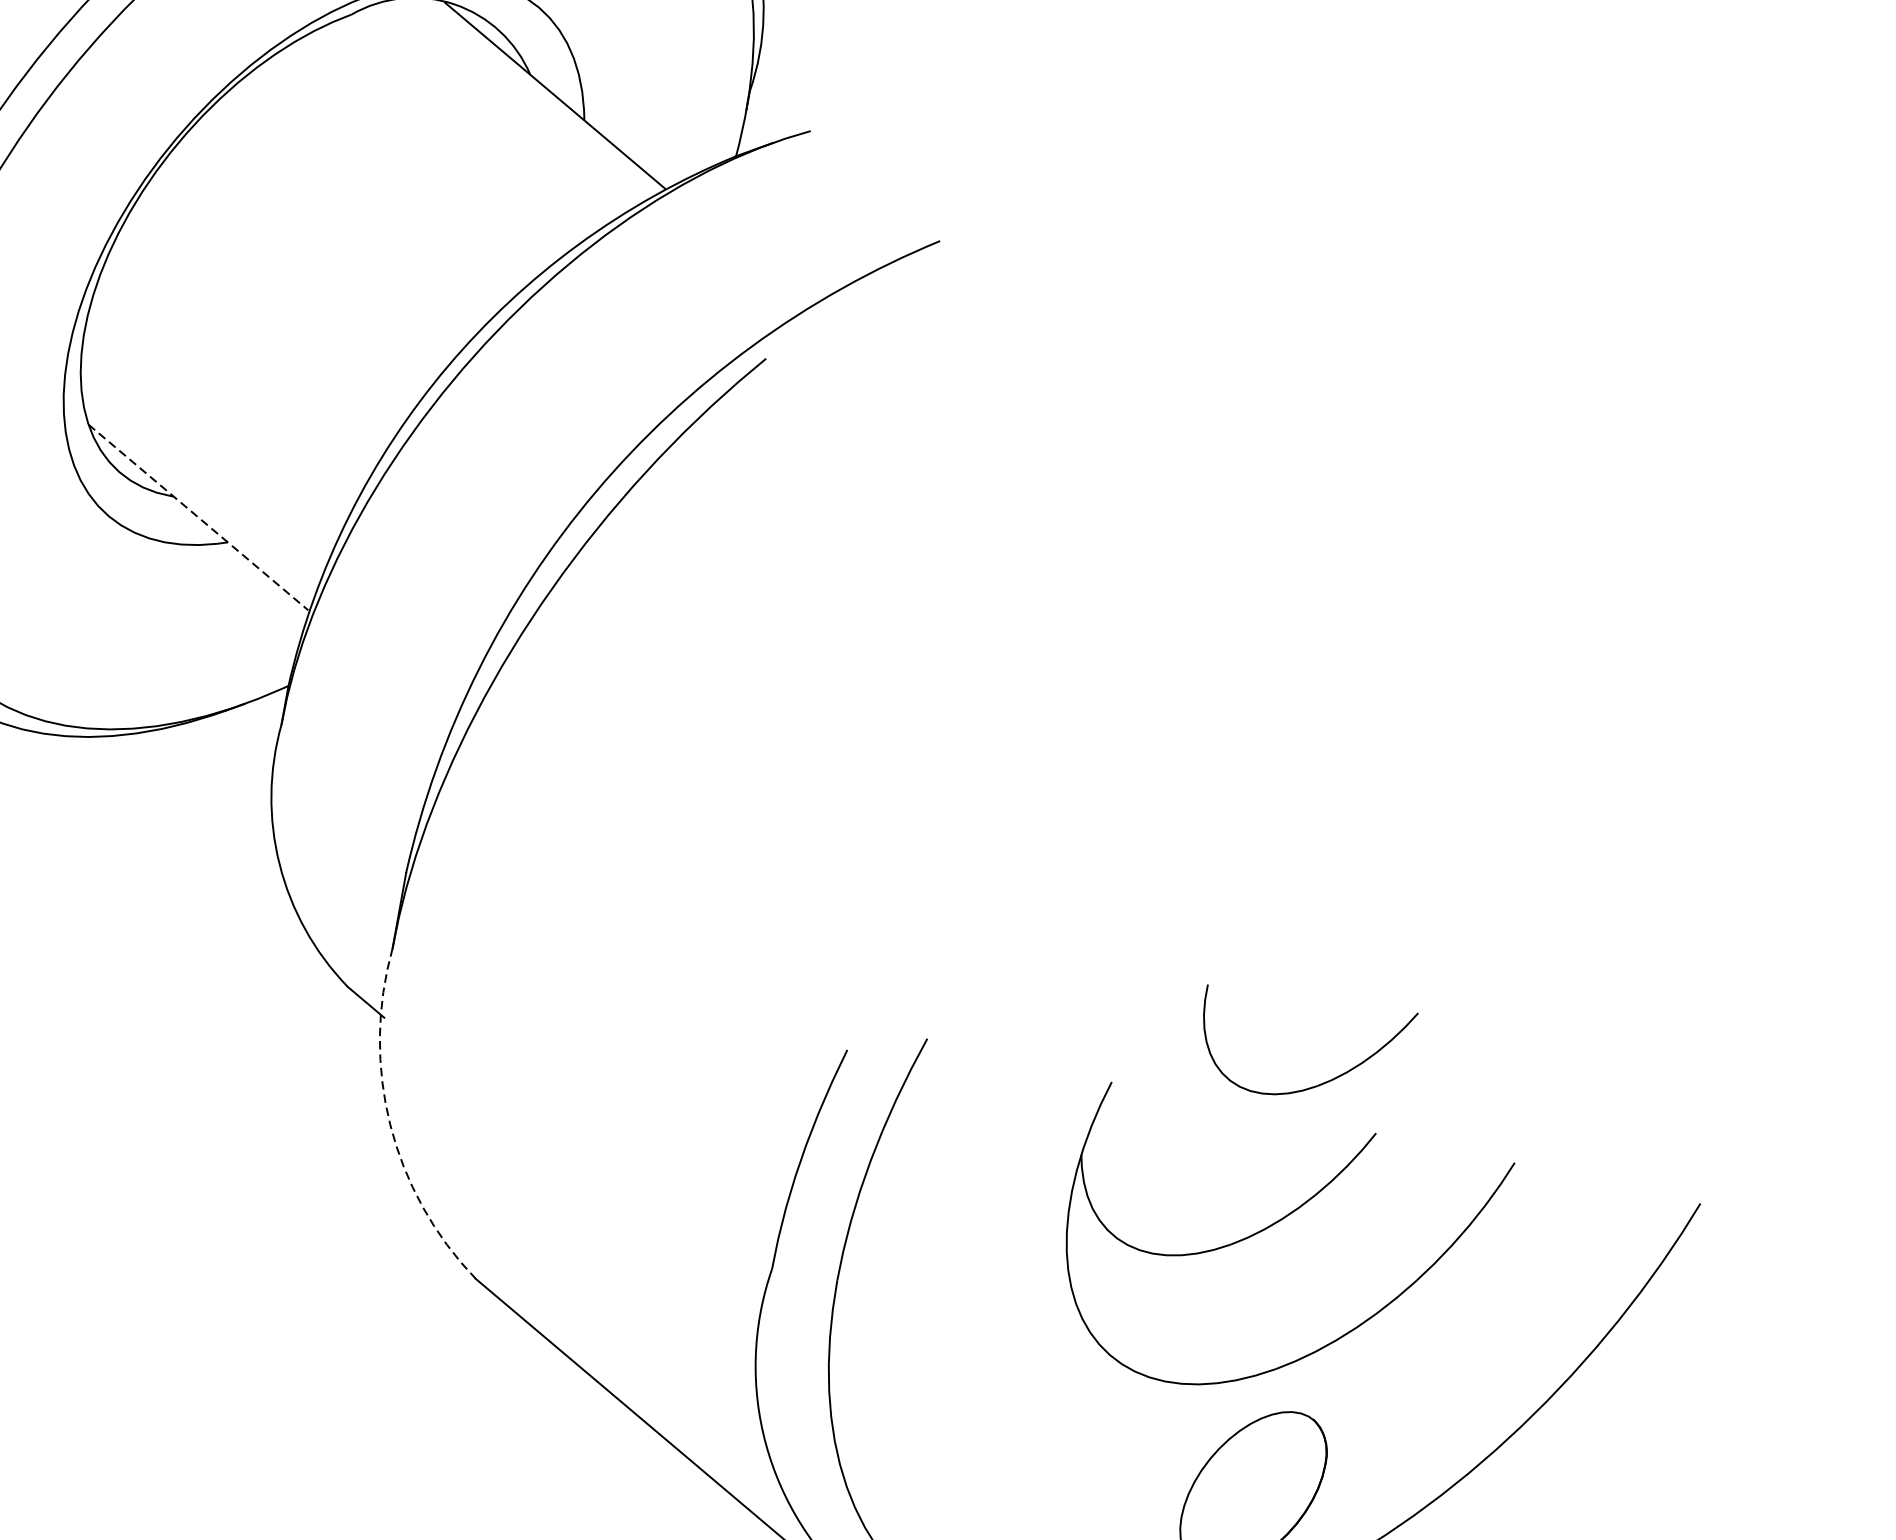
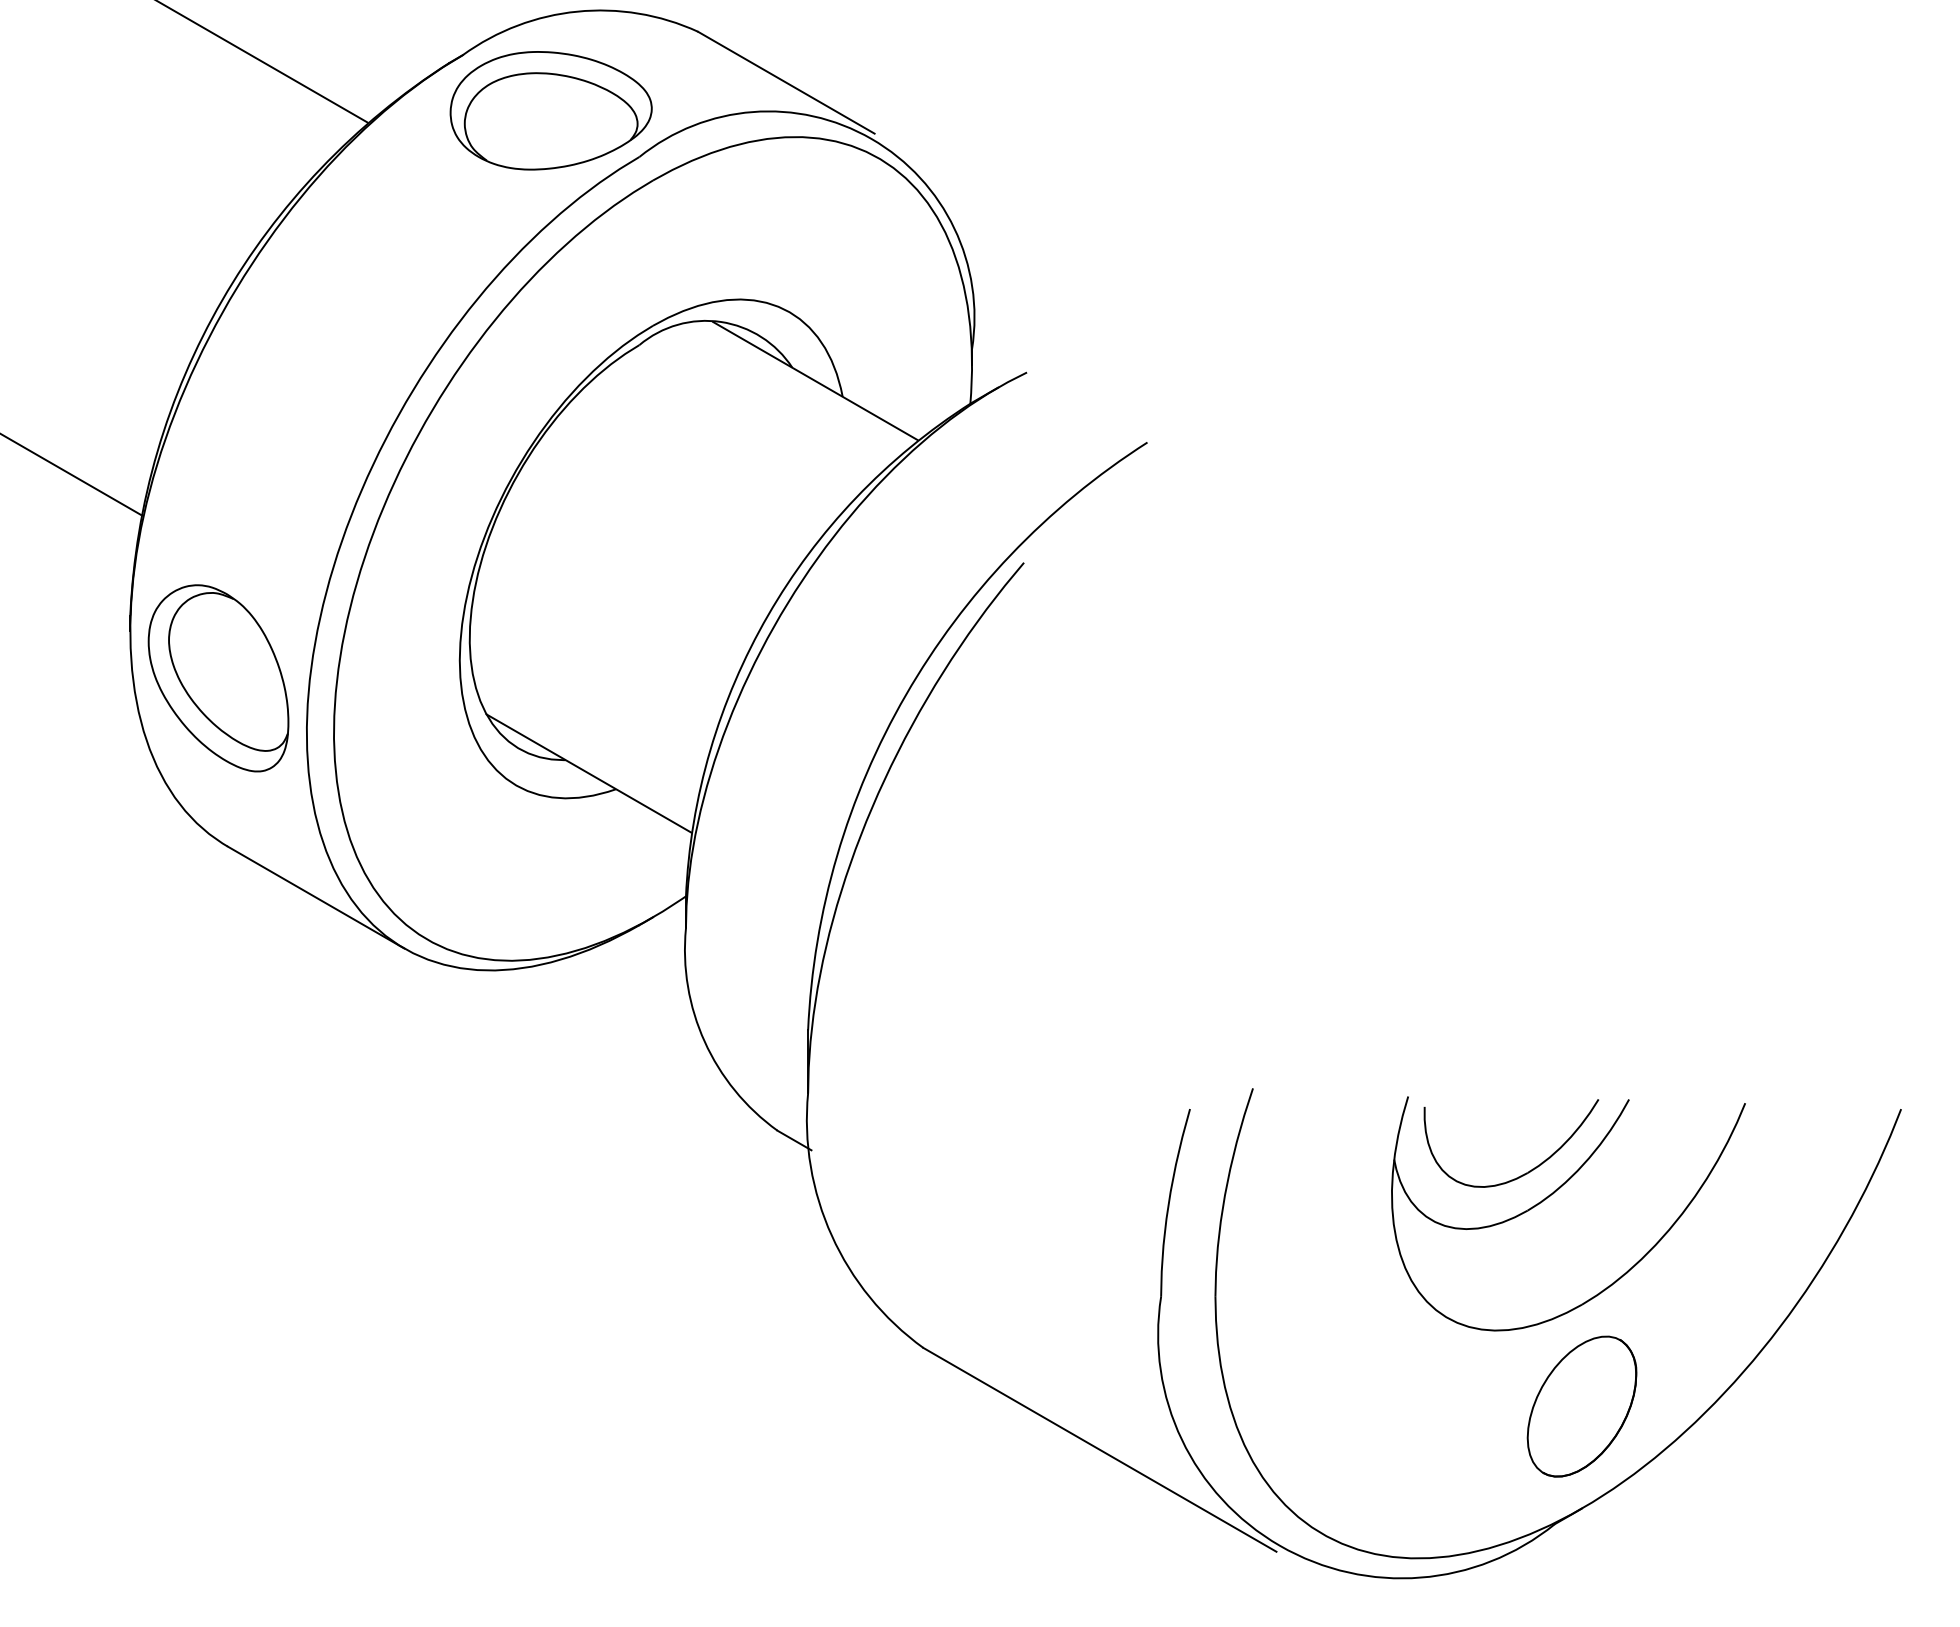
line: (199, 517) -> (589, 773), dashed -> solid
part: (1319, 1083) -> (1529, 1170), moved
arc: (389, 1124) -> (831, 1235), dashed -> solid

